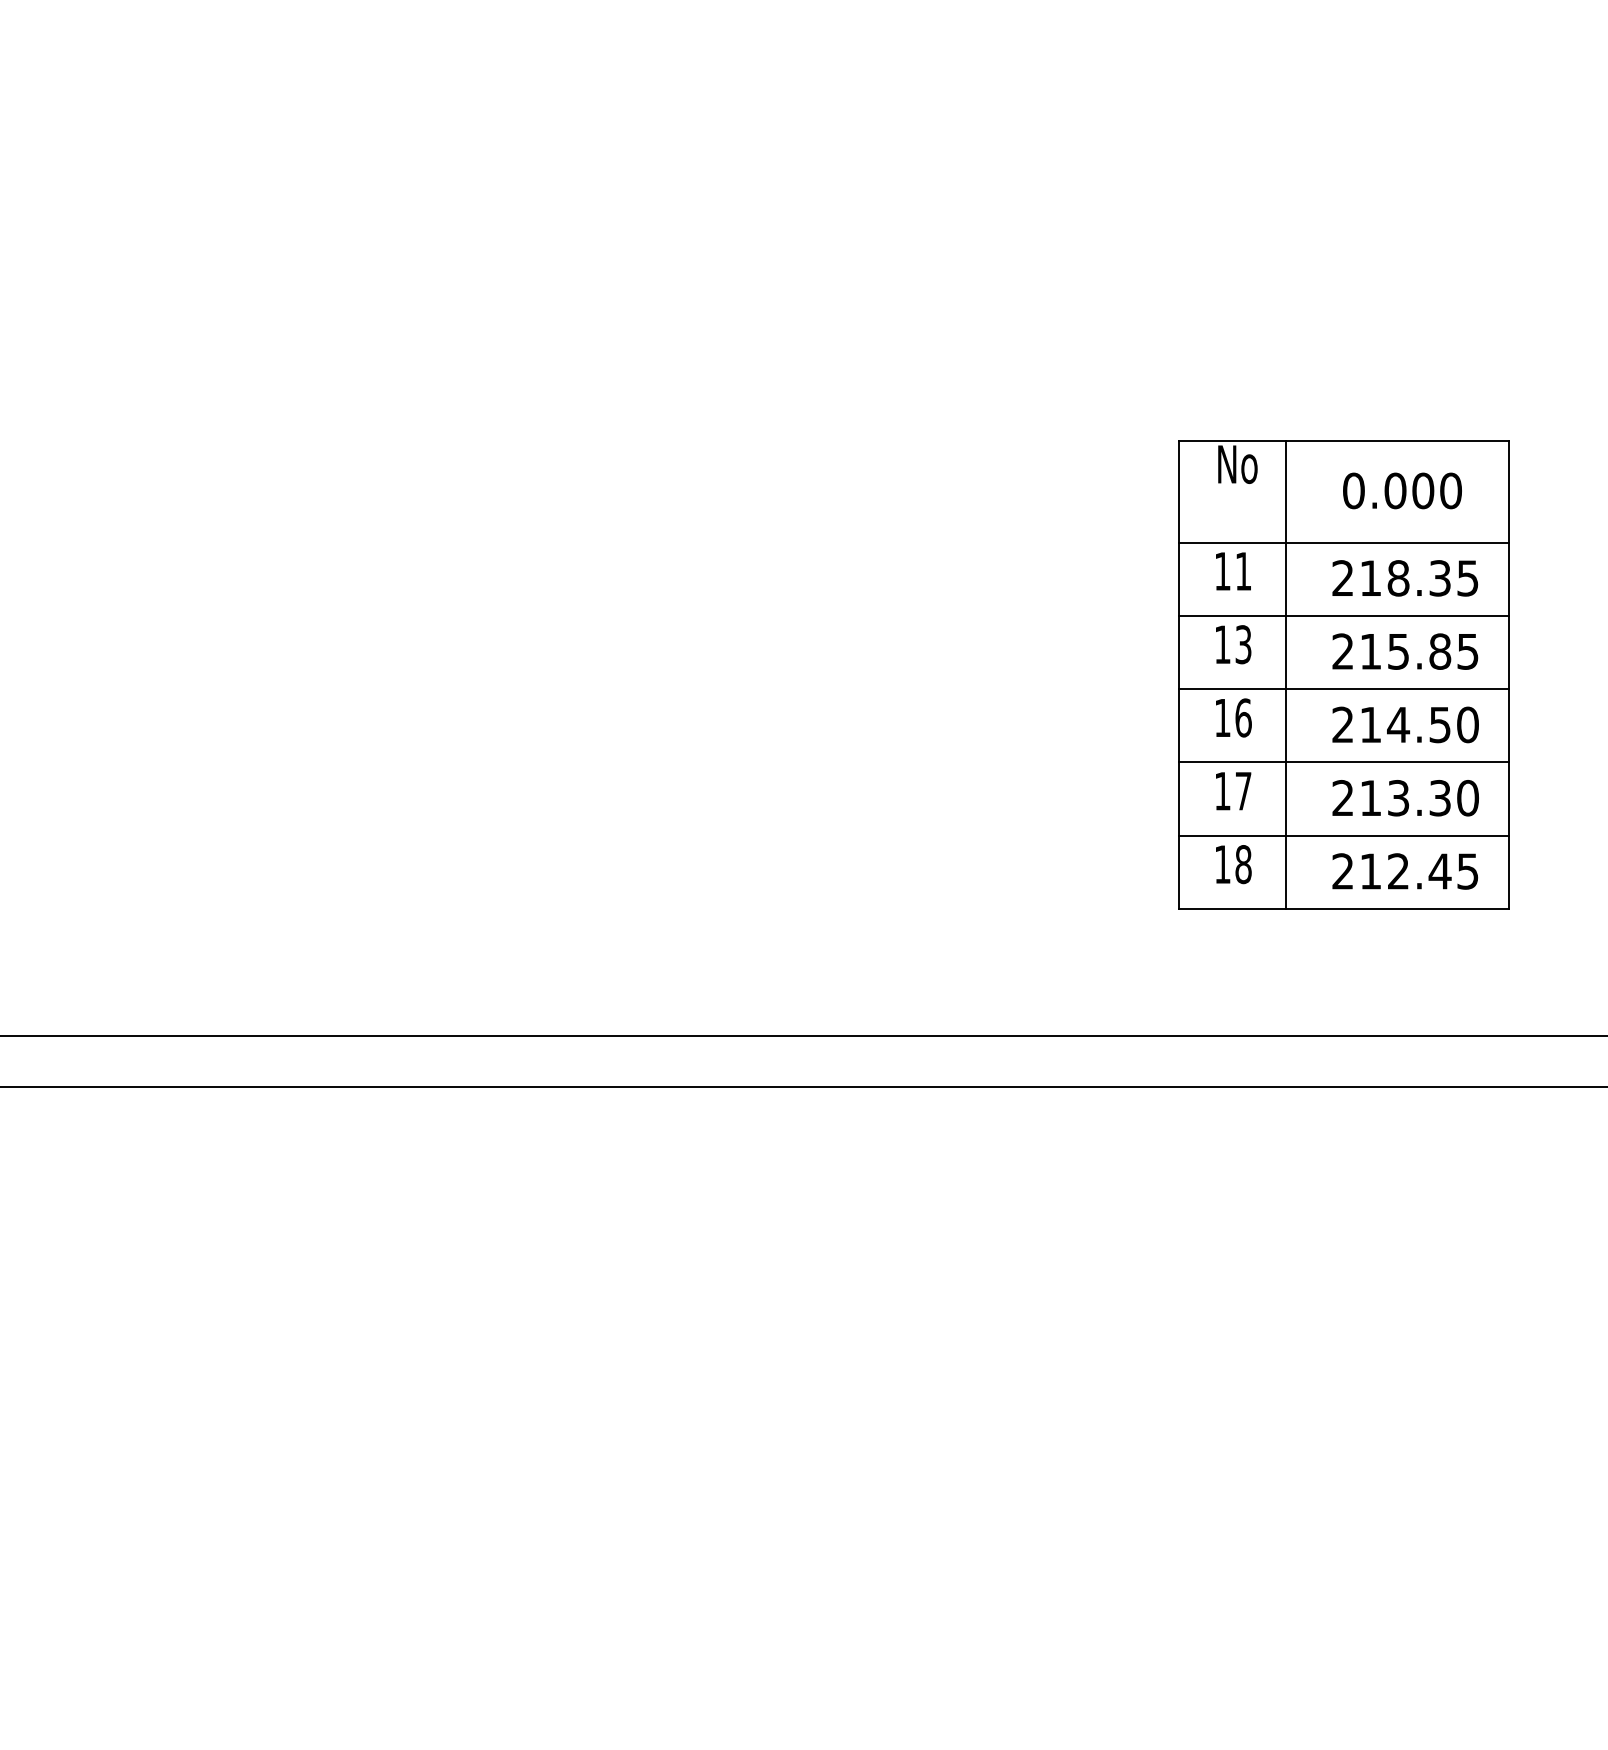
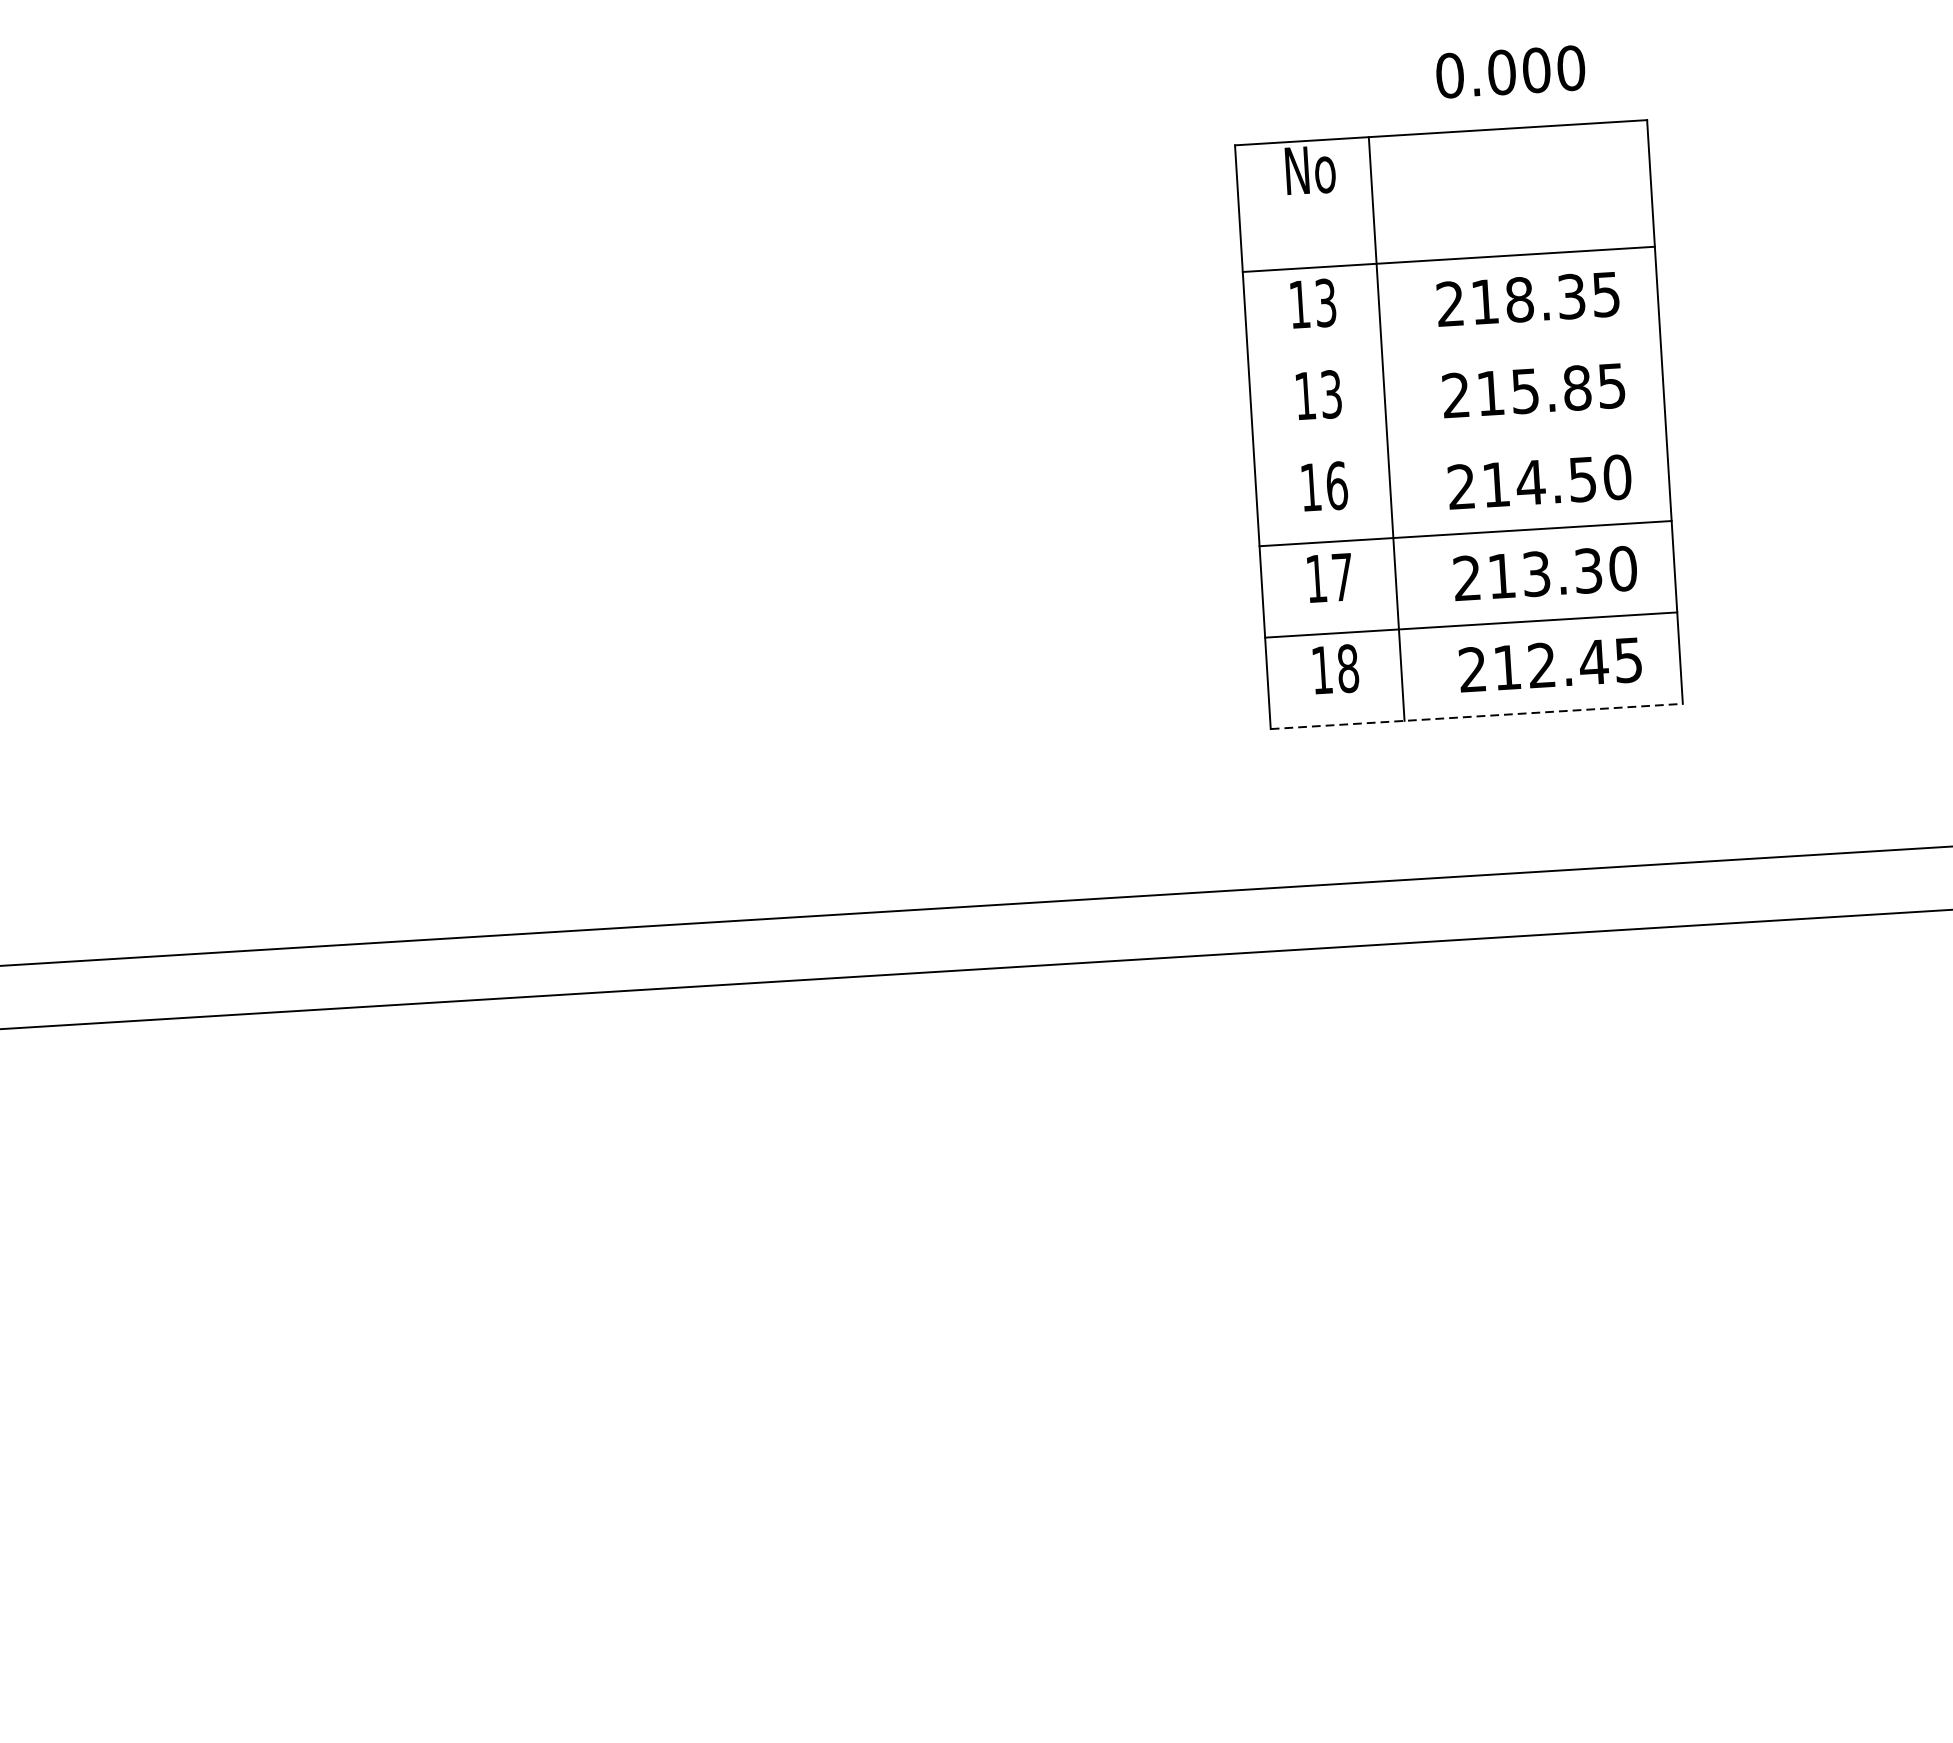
text: (1402, 490) -> (1510, 71), moved
text: (1243, 570) -> (1325, 301), 11 -> 13
line: (1343, 615) -> (1453, 350), removed
line: (1343, 689) -> (1459, 442), removed
line: (1344, 909) -> (1477, 717), solid -> dashed

